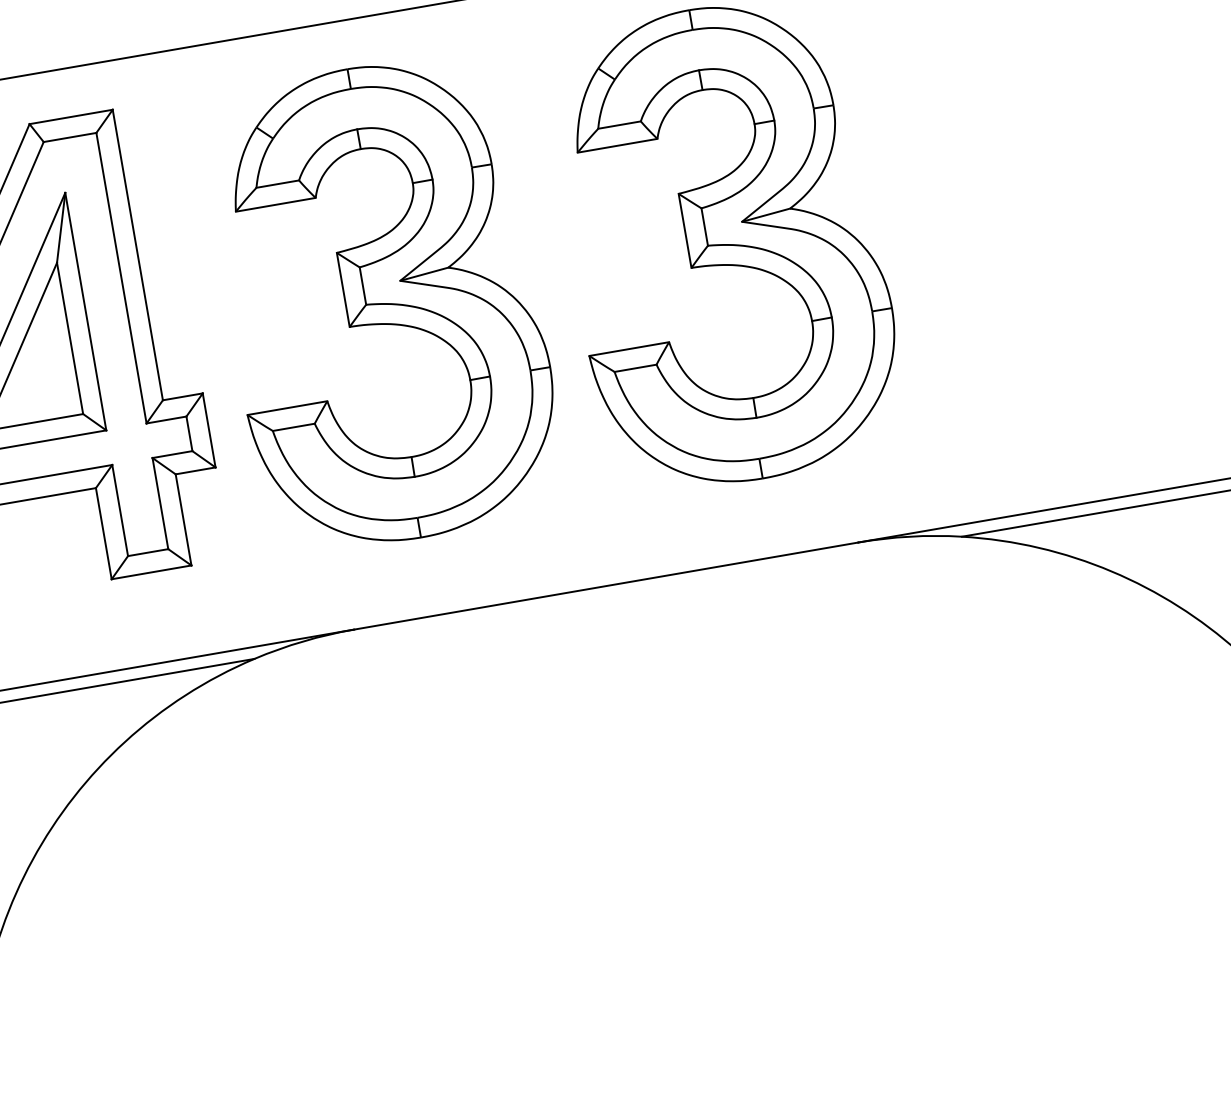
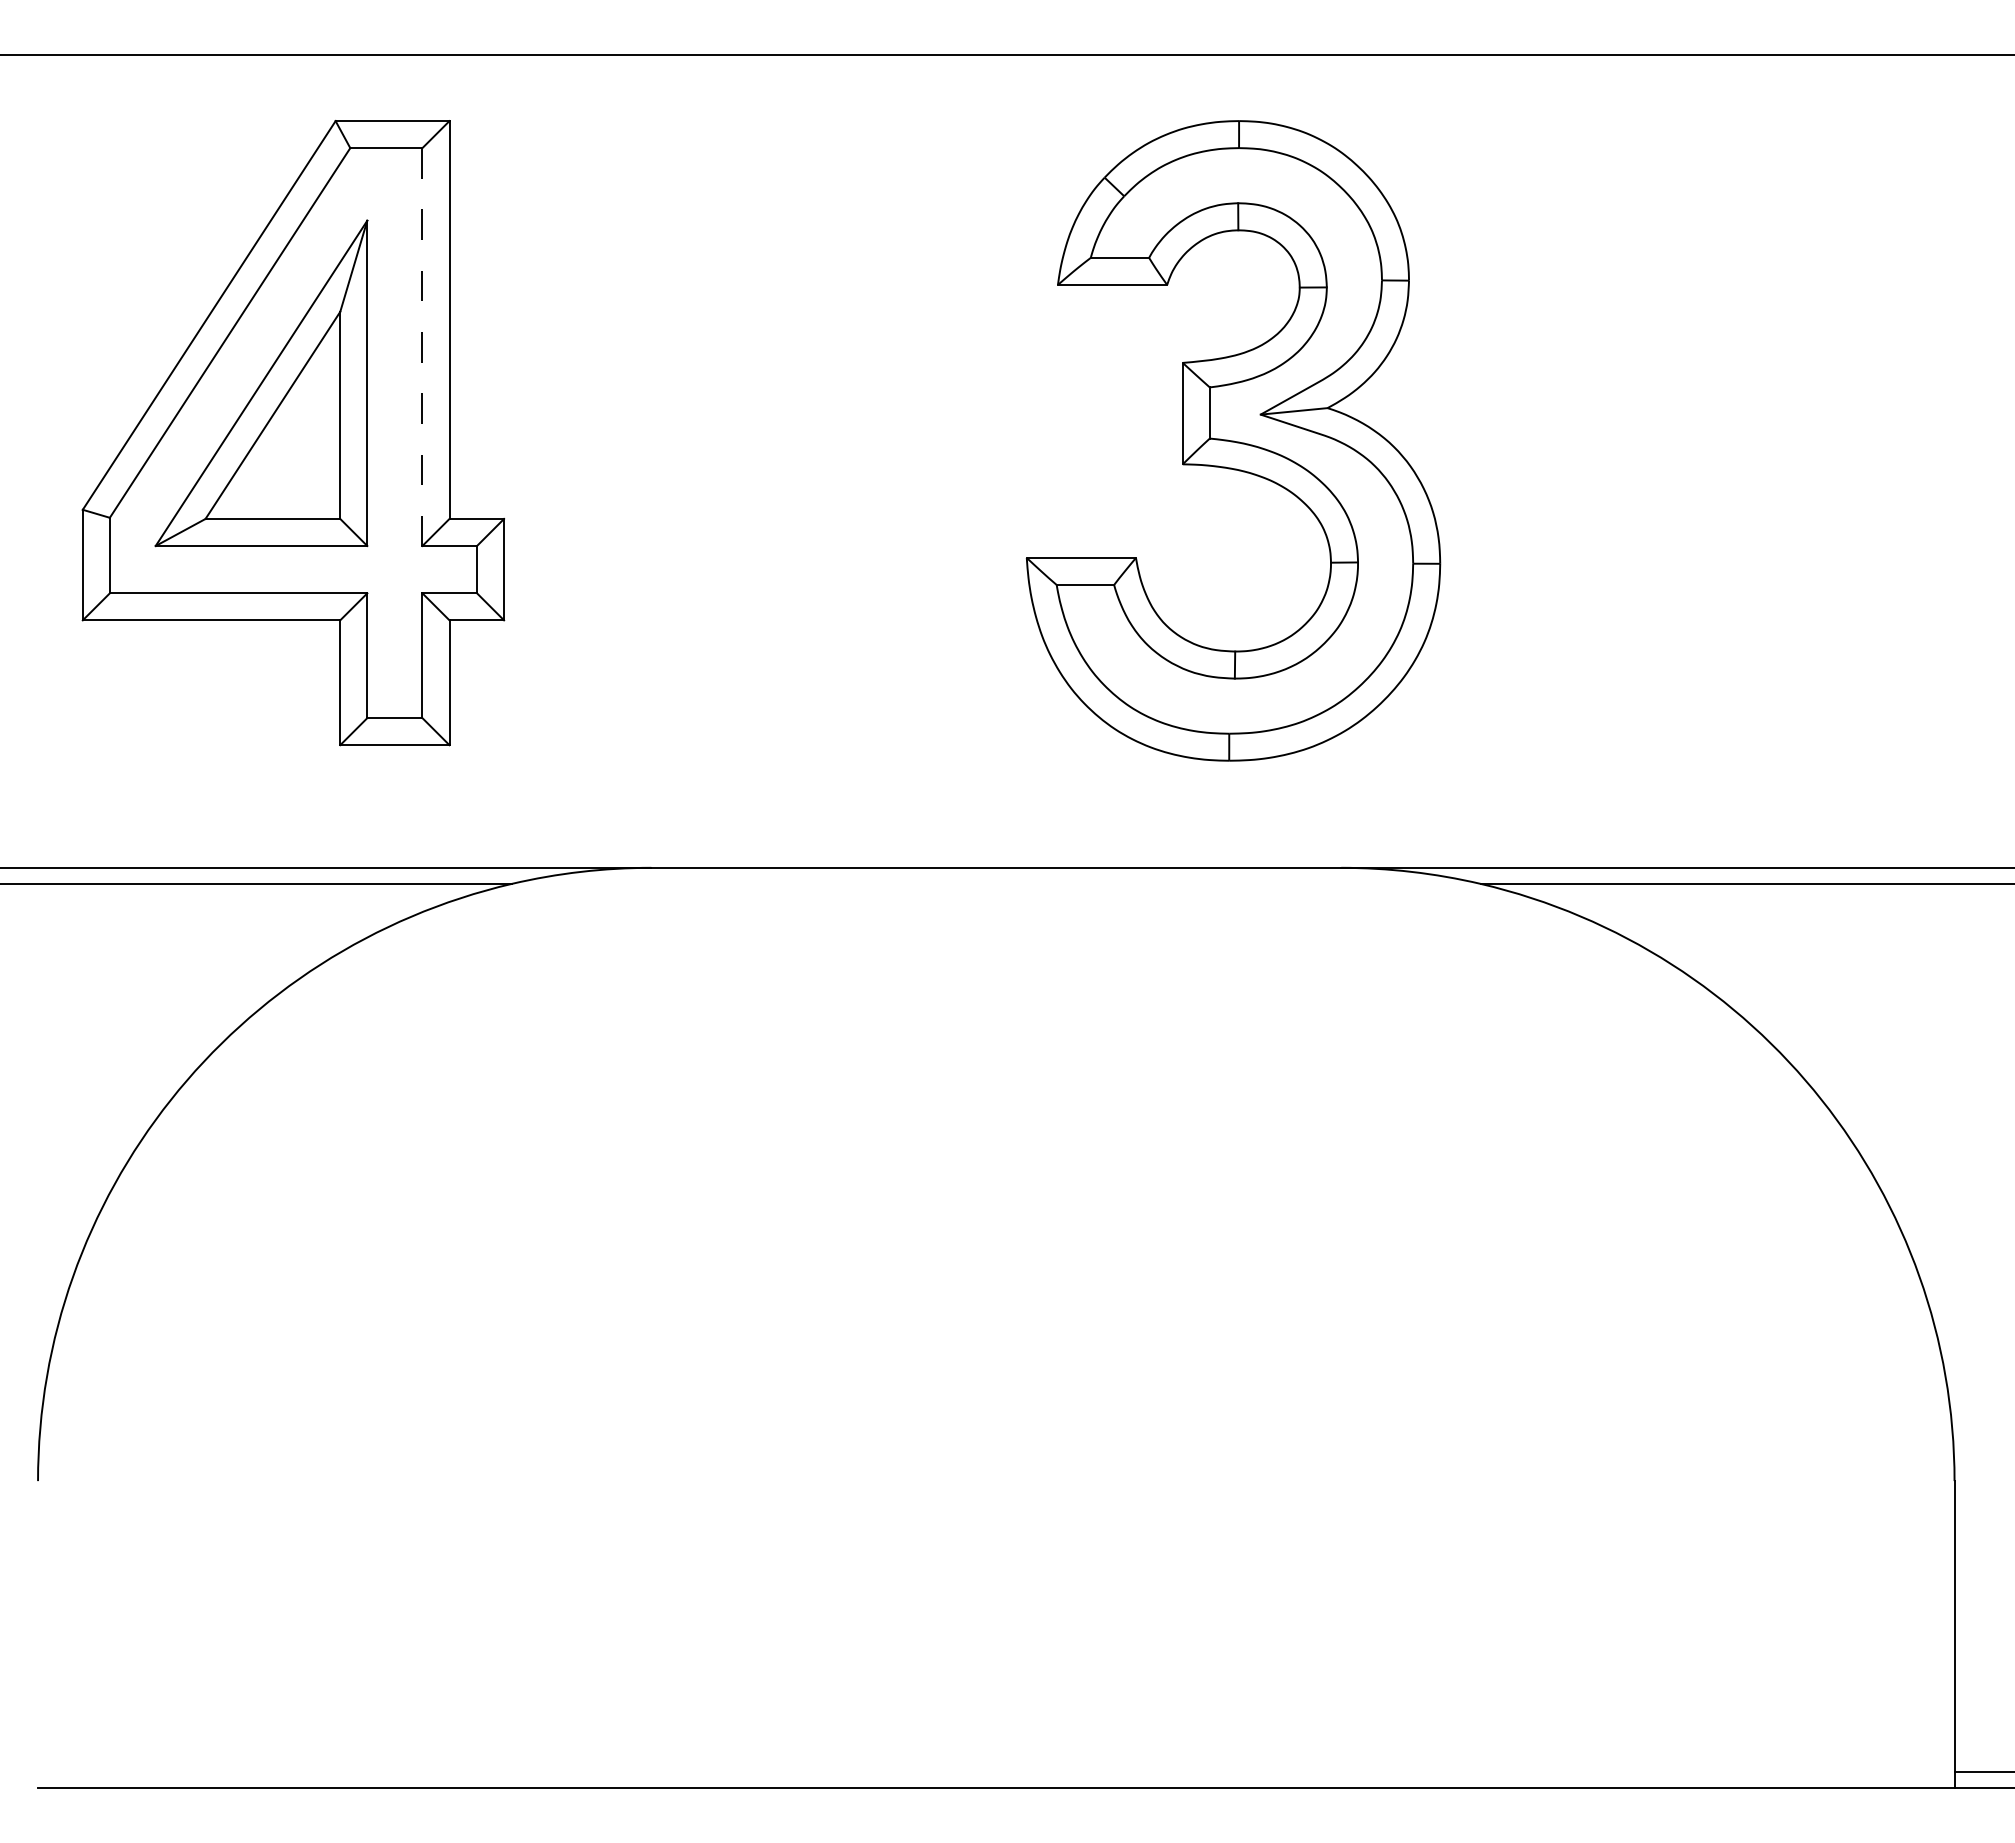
line: (121, 278) -> (422, 347), solid -> dashed
part: (383, 303) -> (765, 440), removed

